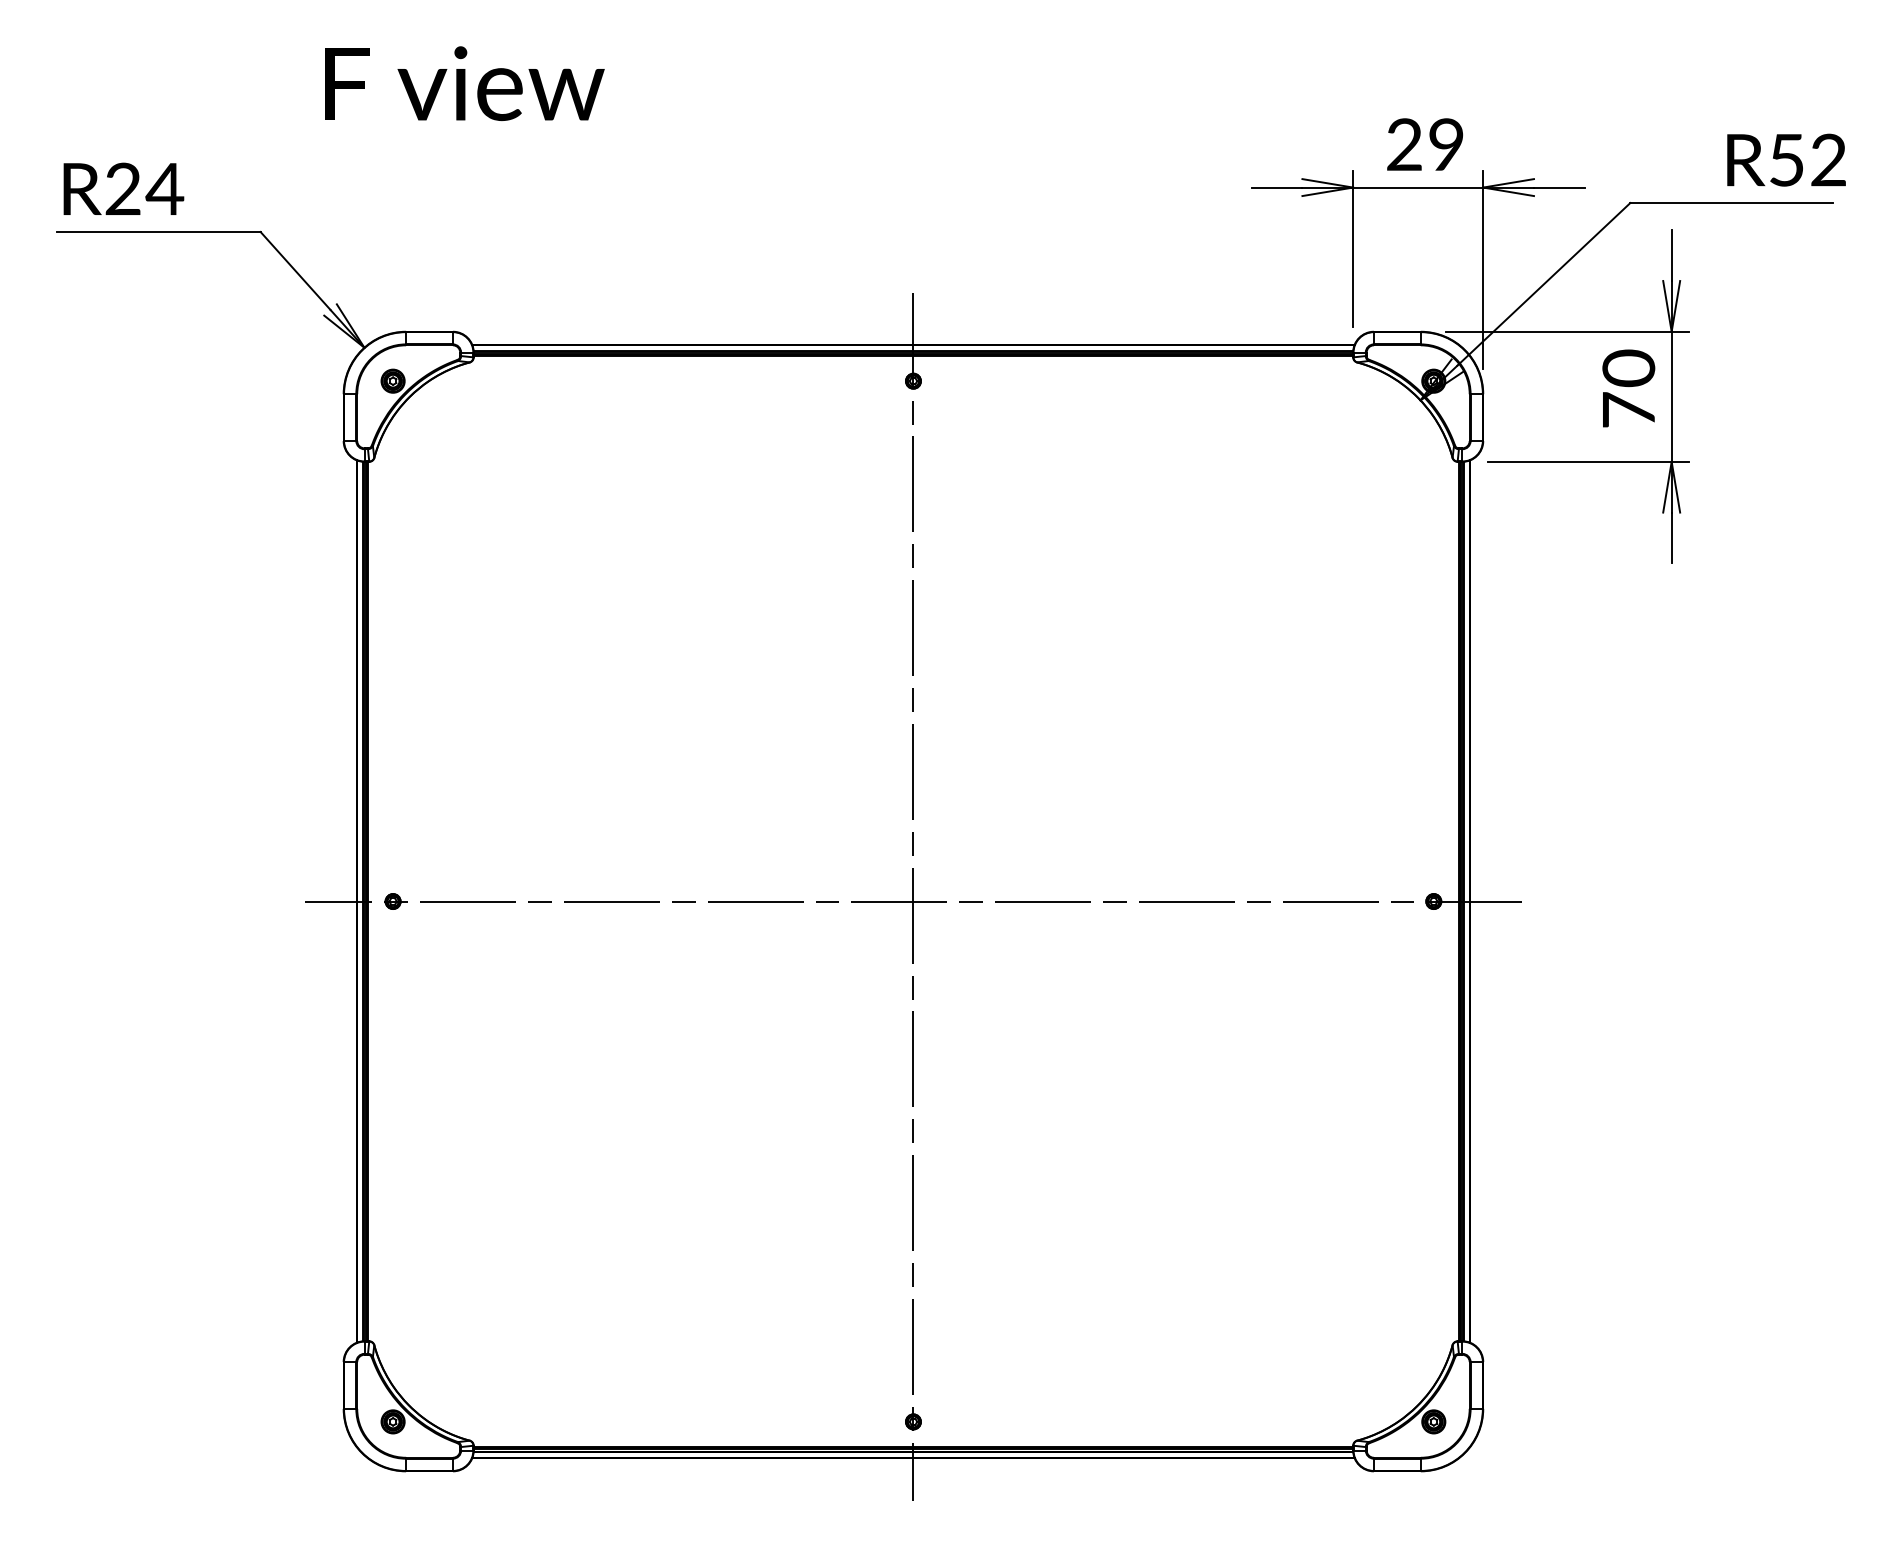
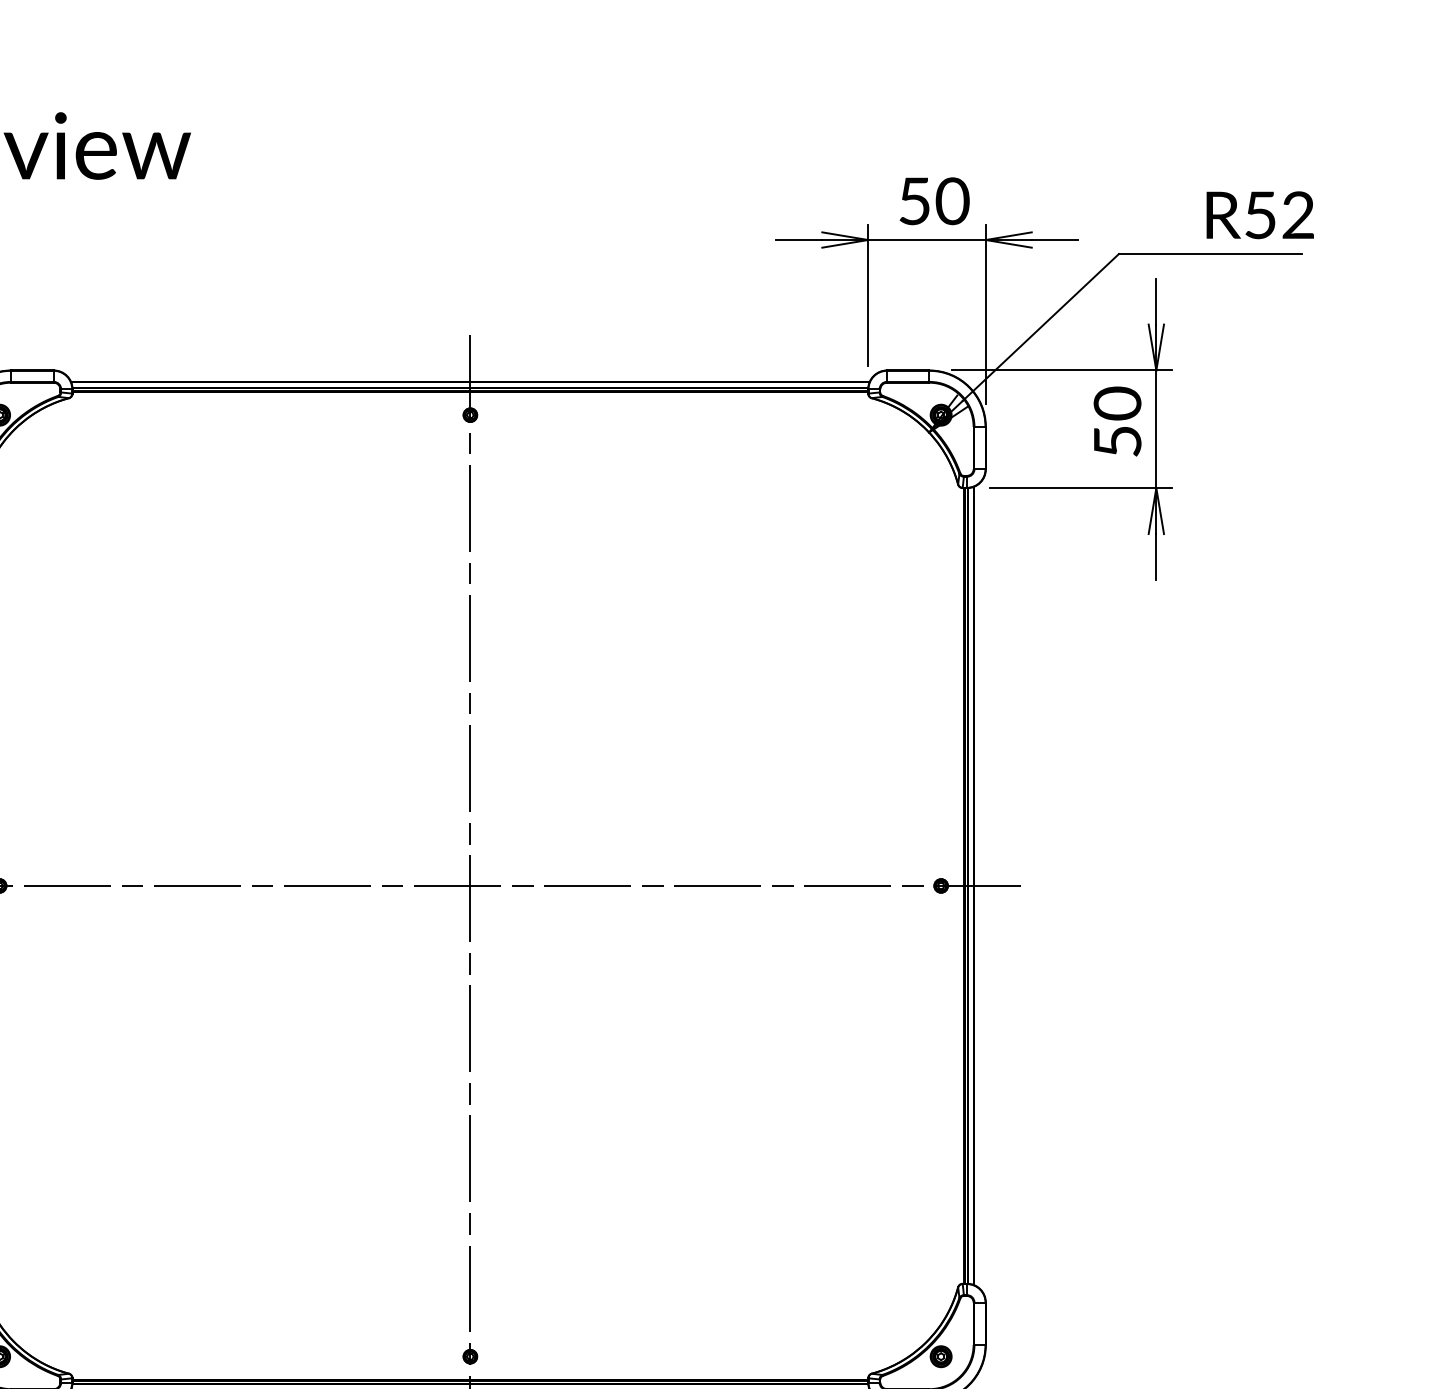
text: (1426, 144) -> (934, 201), 29 -> 50
text: (1629, 409) -> (1118, 440), 70 -> 50

